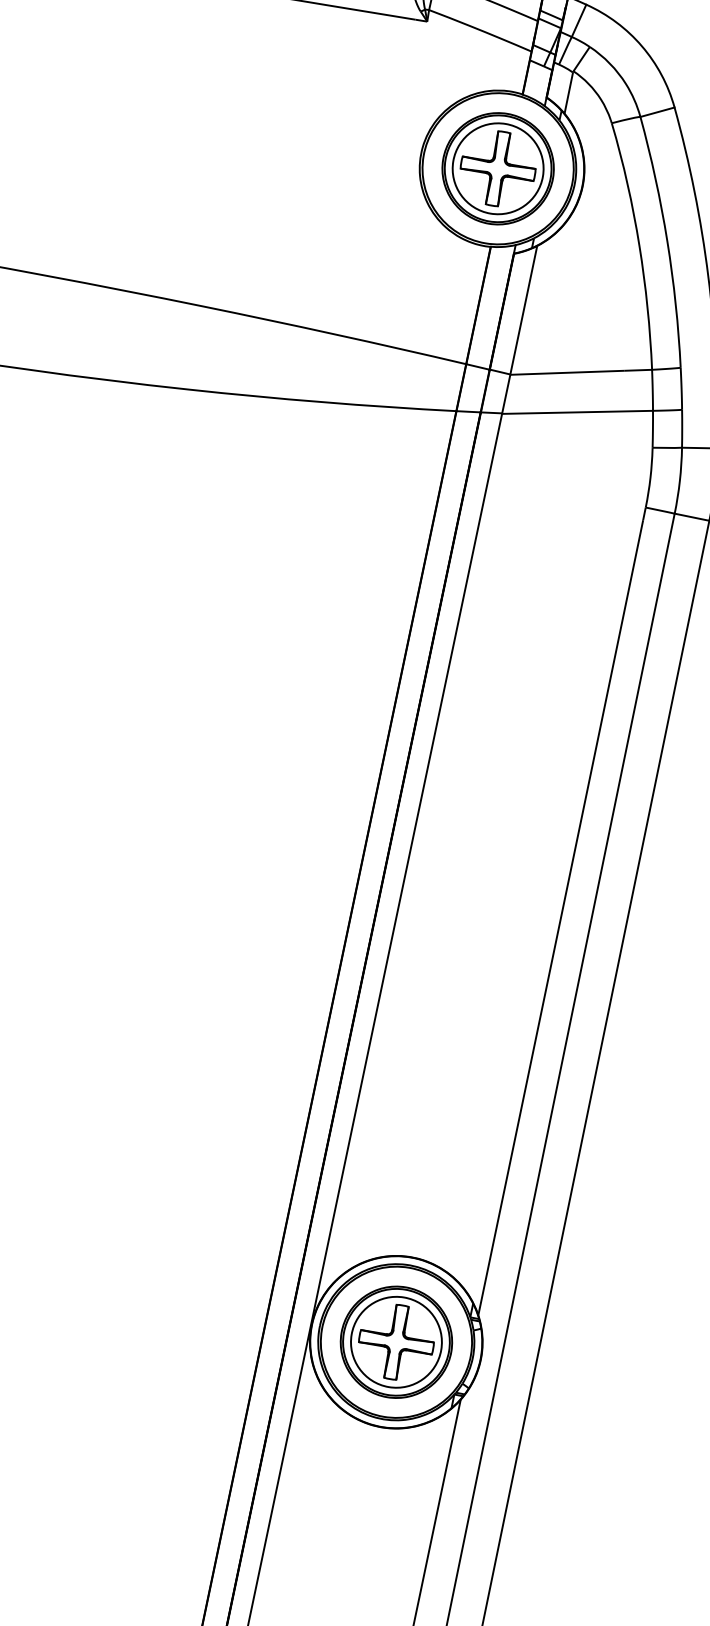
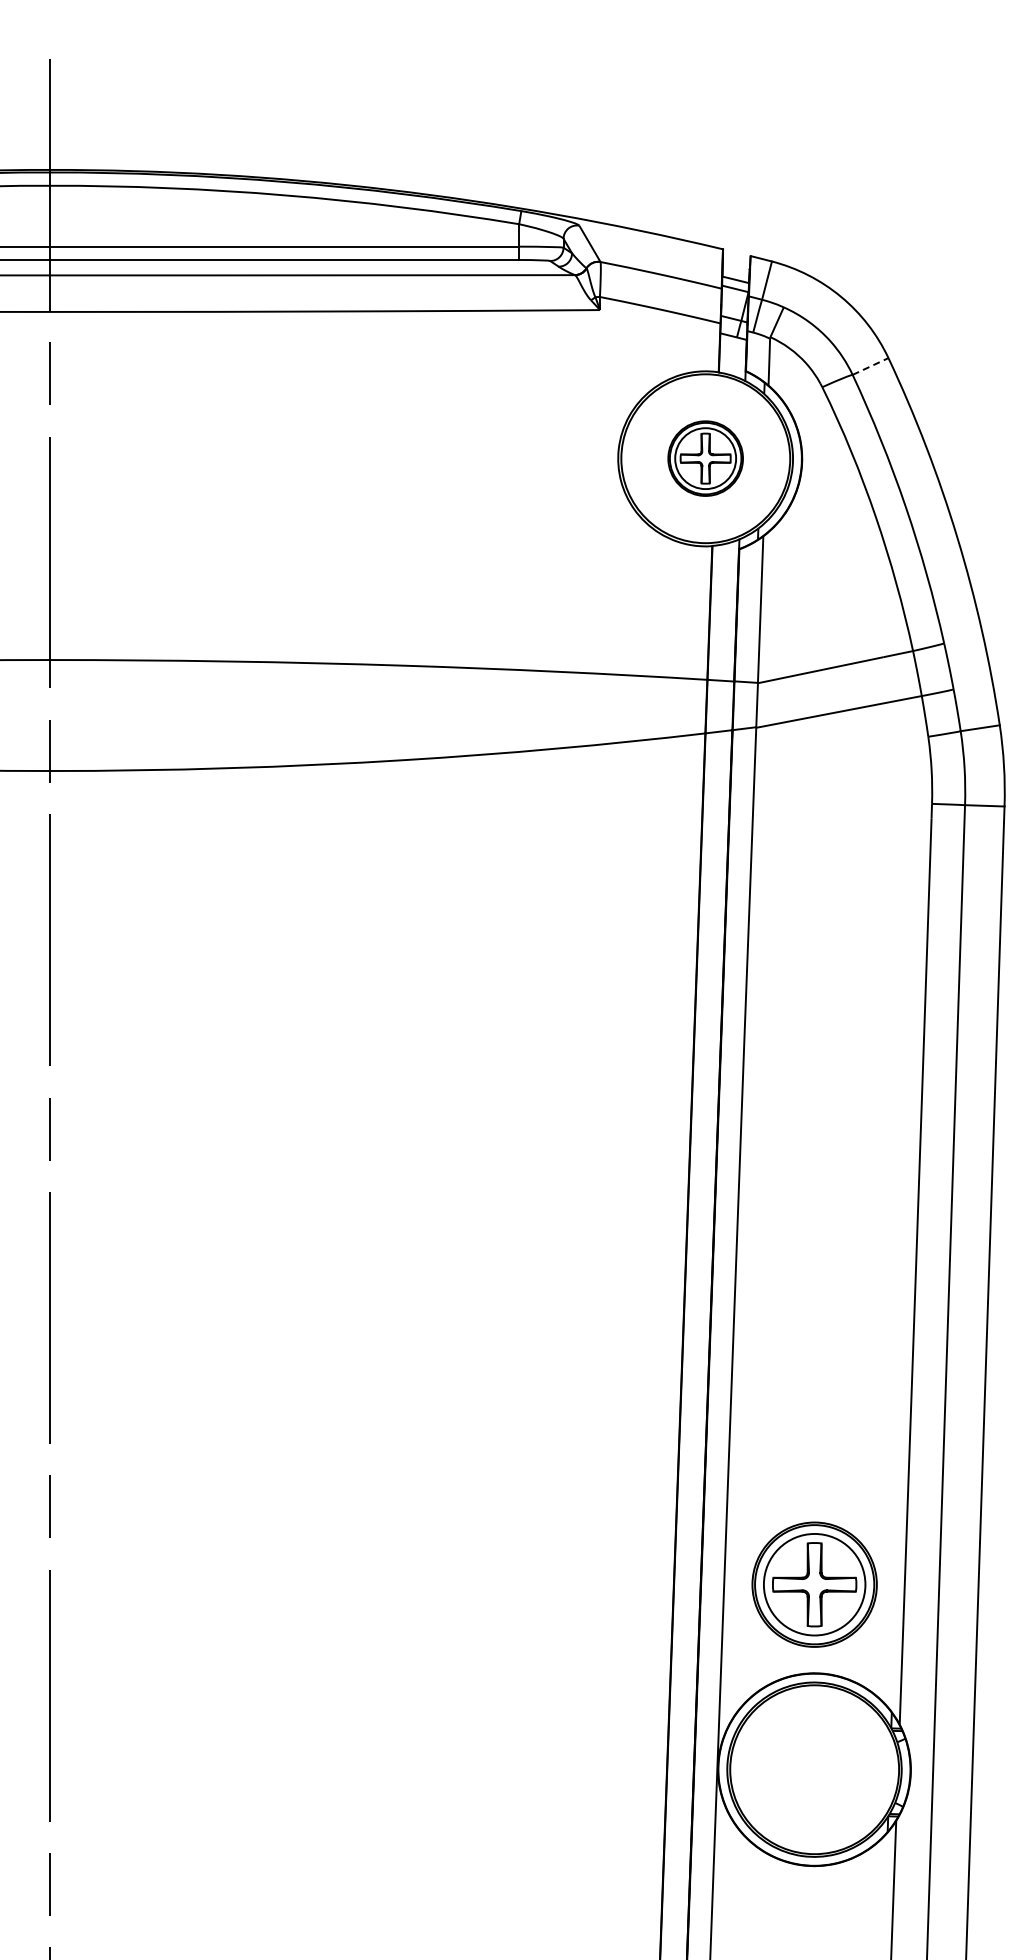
line: (657, 112) -> (870, 366), solid -> dashed
part: (497, 168) -> (705, 458), size x0.6
part: (396, 1342) -> (814, 1584), moved

